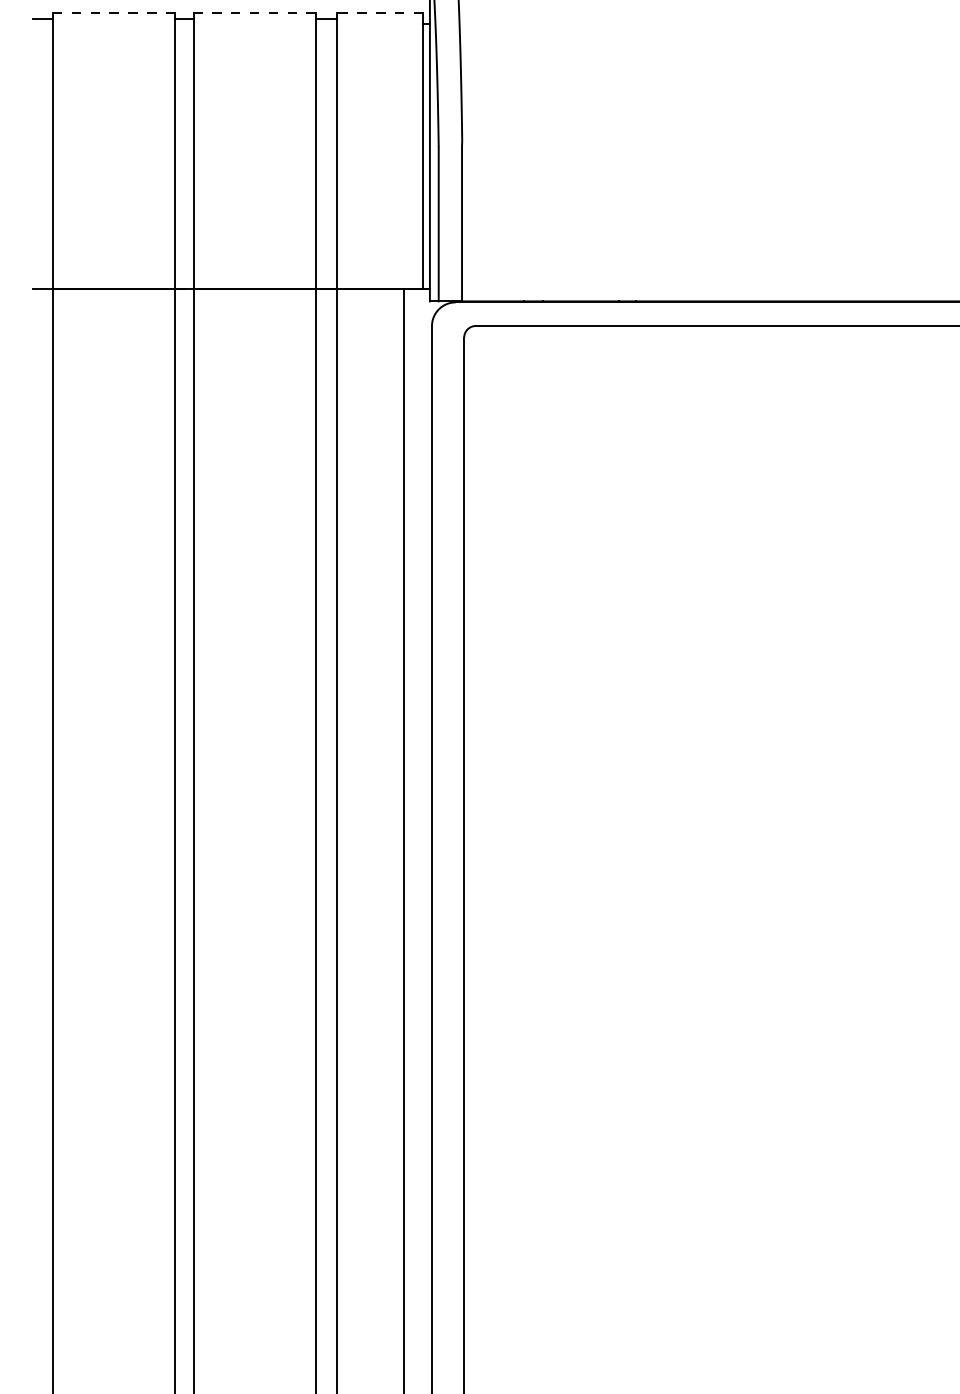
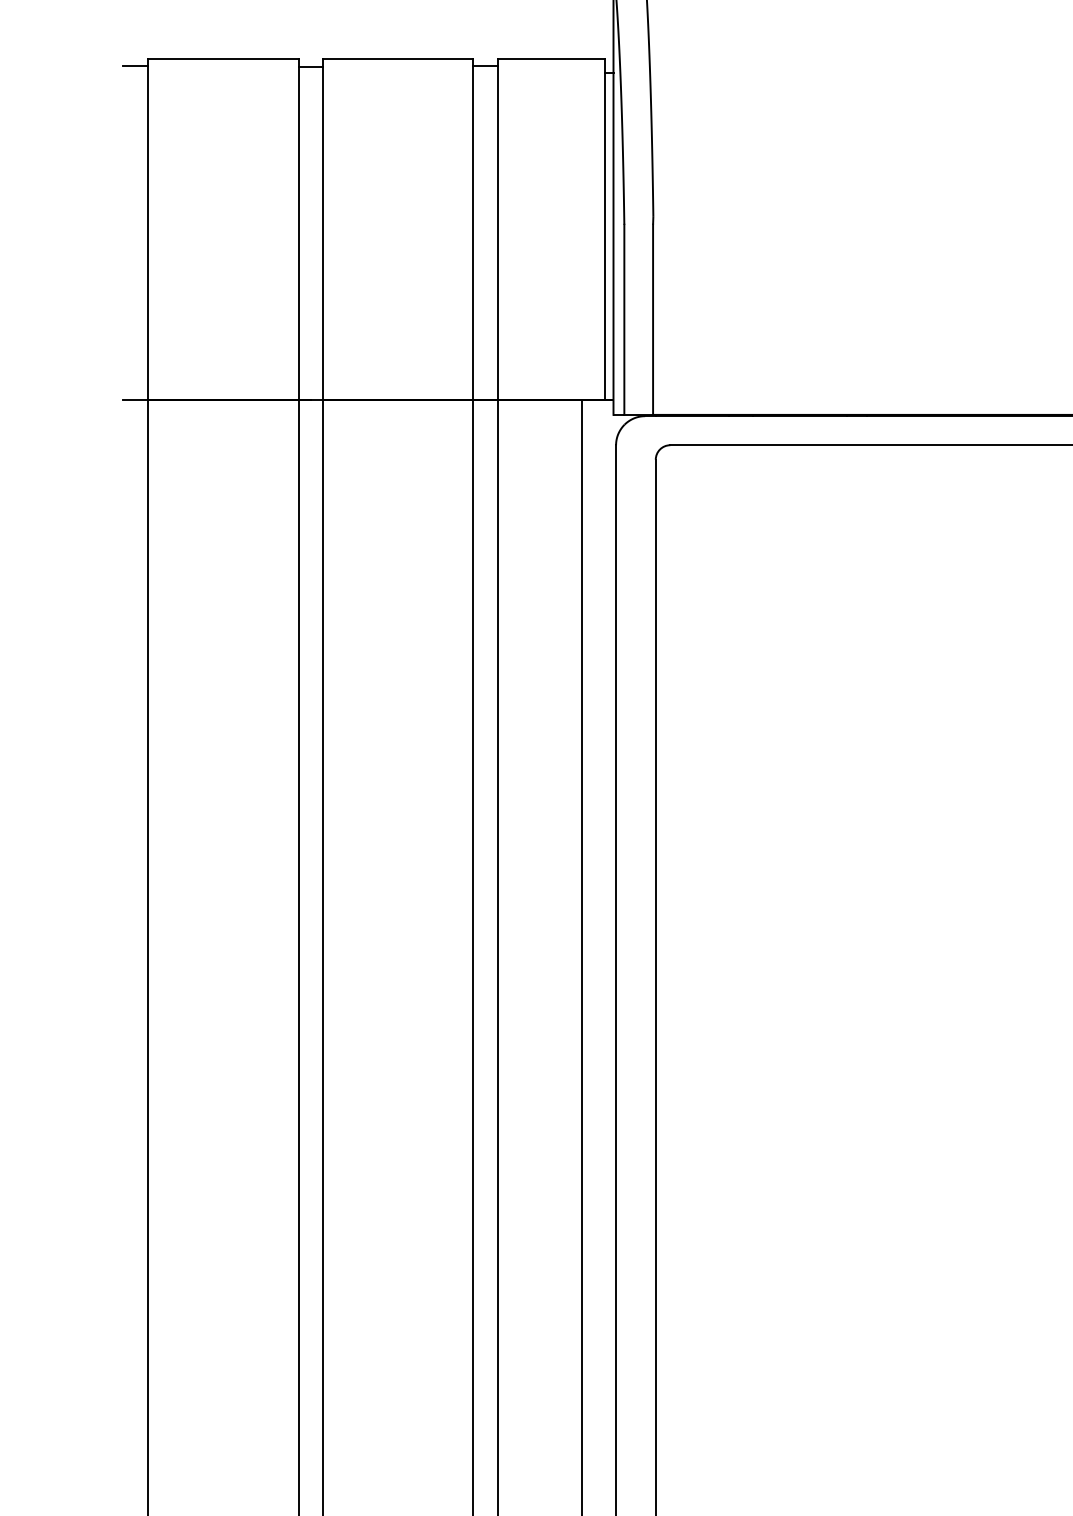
line: (113, 12) -> (223, 58), dashed -> solid
line: (255, 12) -> (398, 58), dashed -> solid
line: (379, 12) -> (551, 58), dashed -> solid

